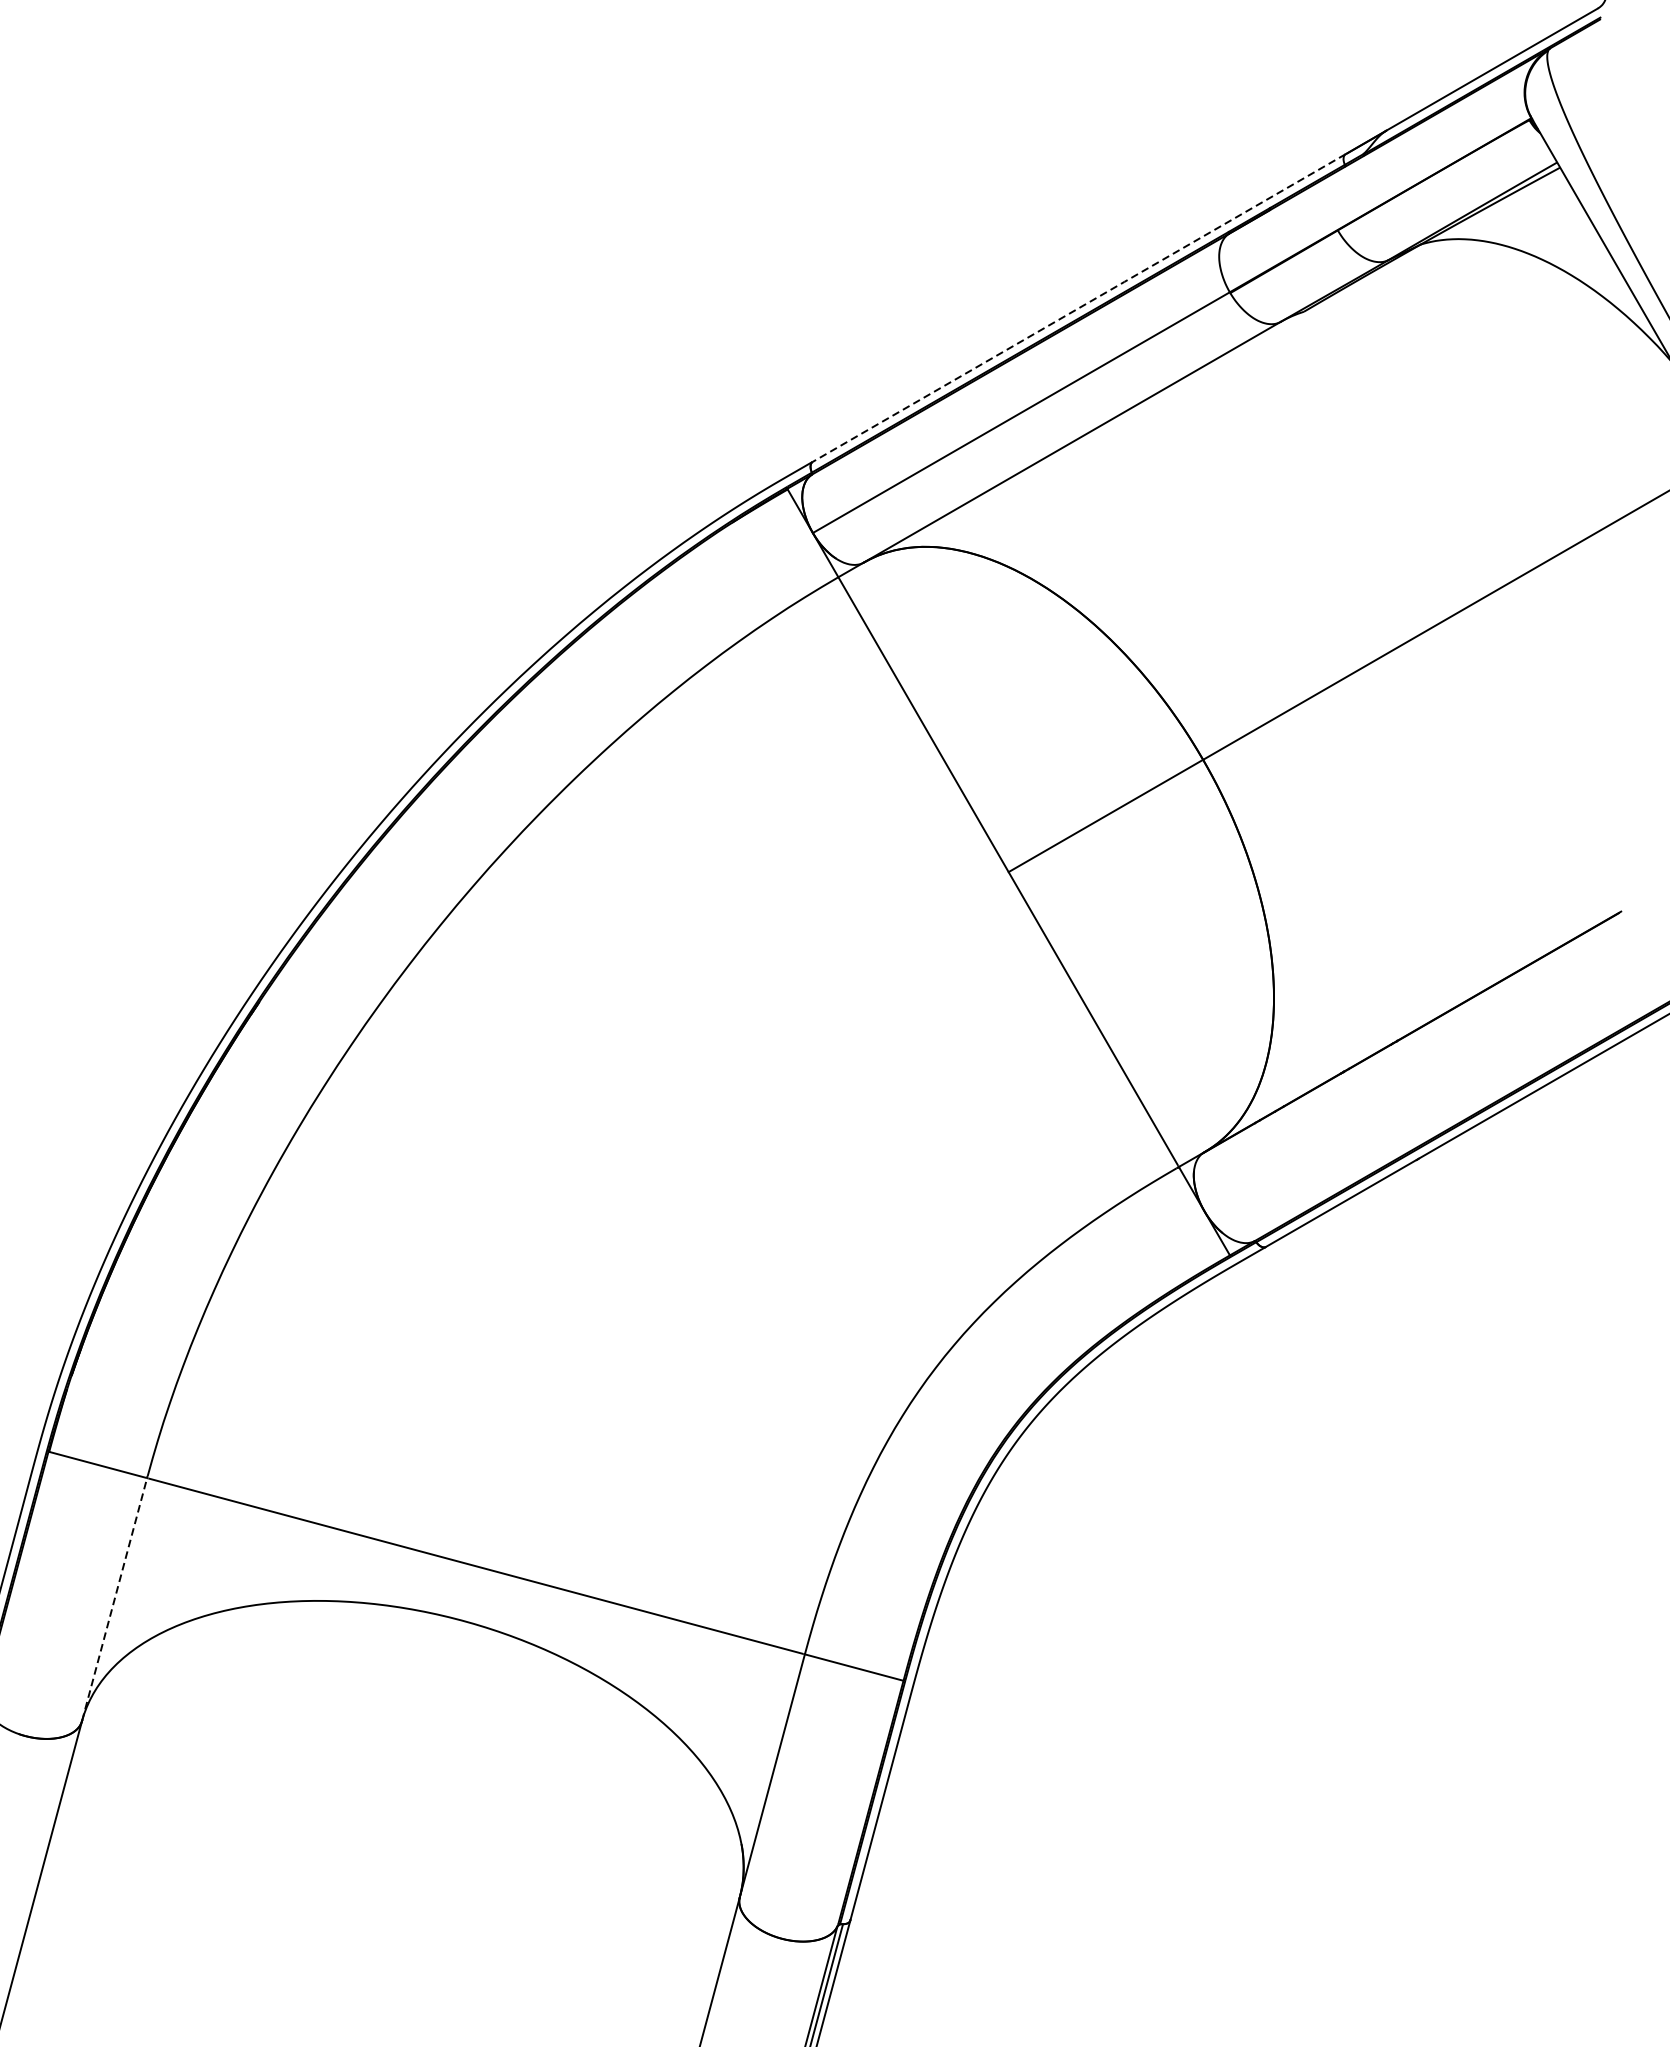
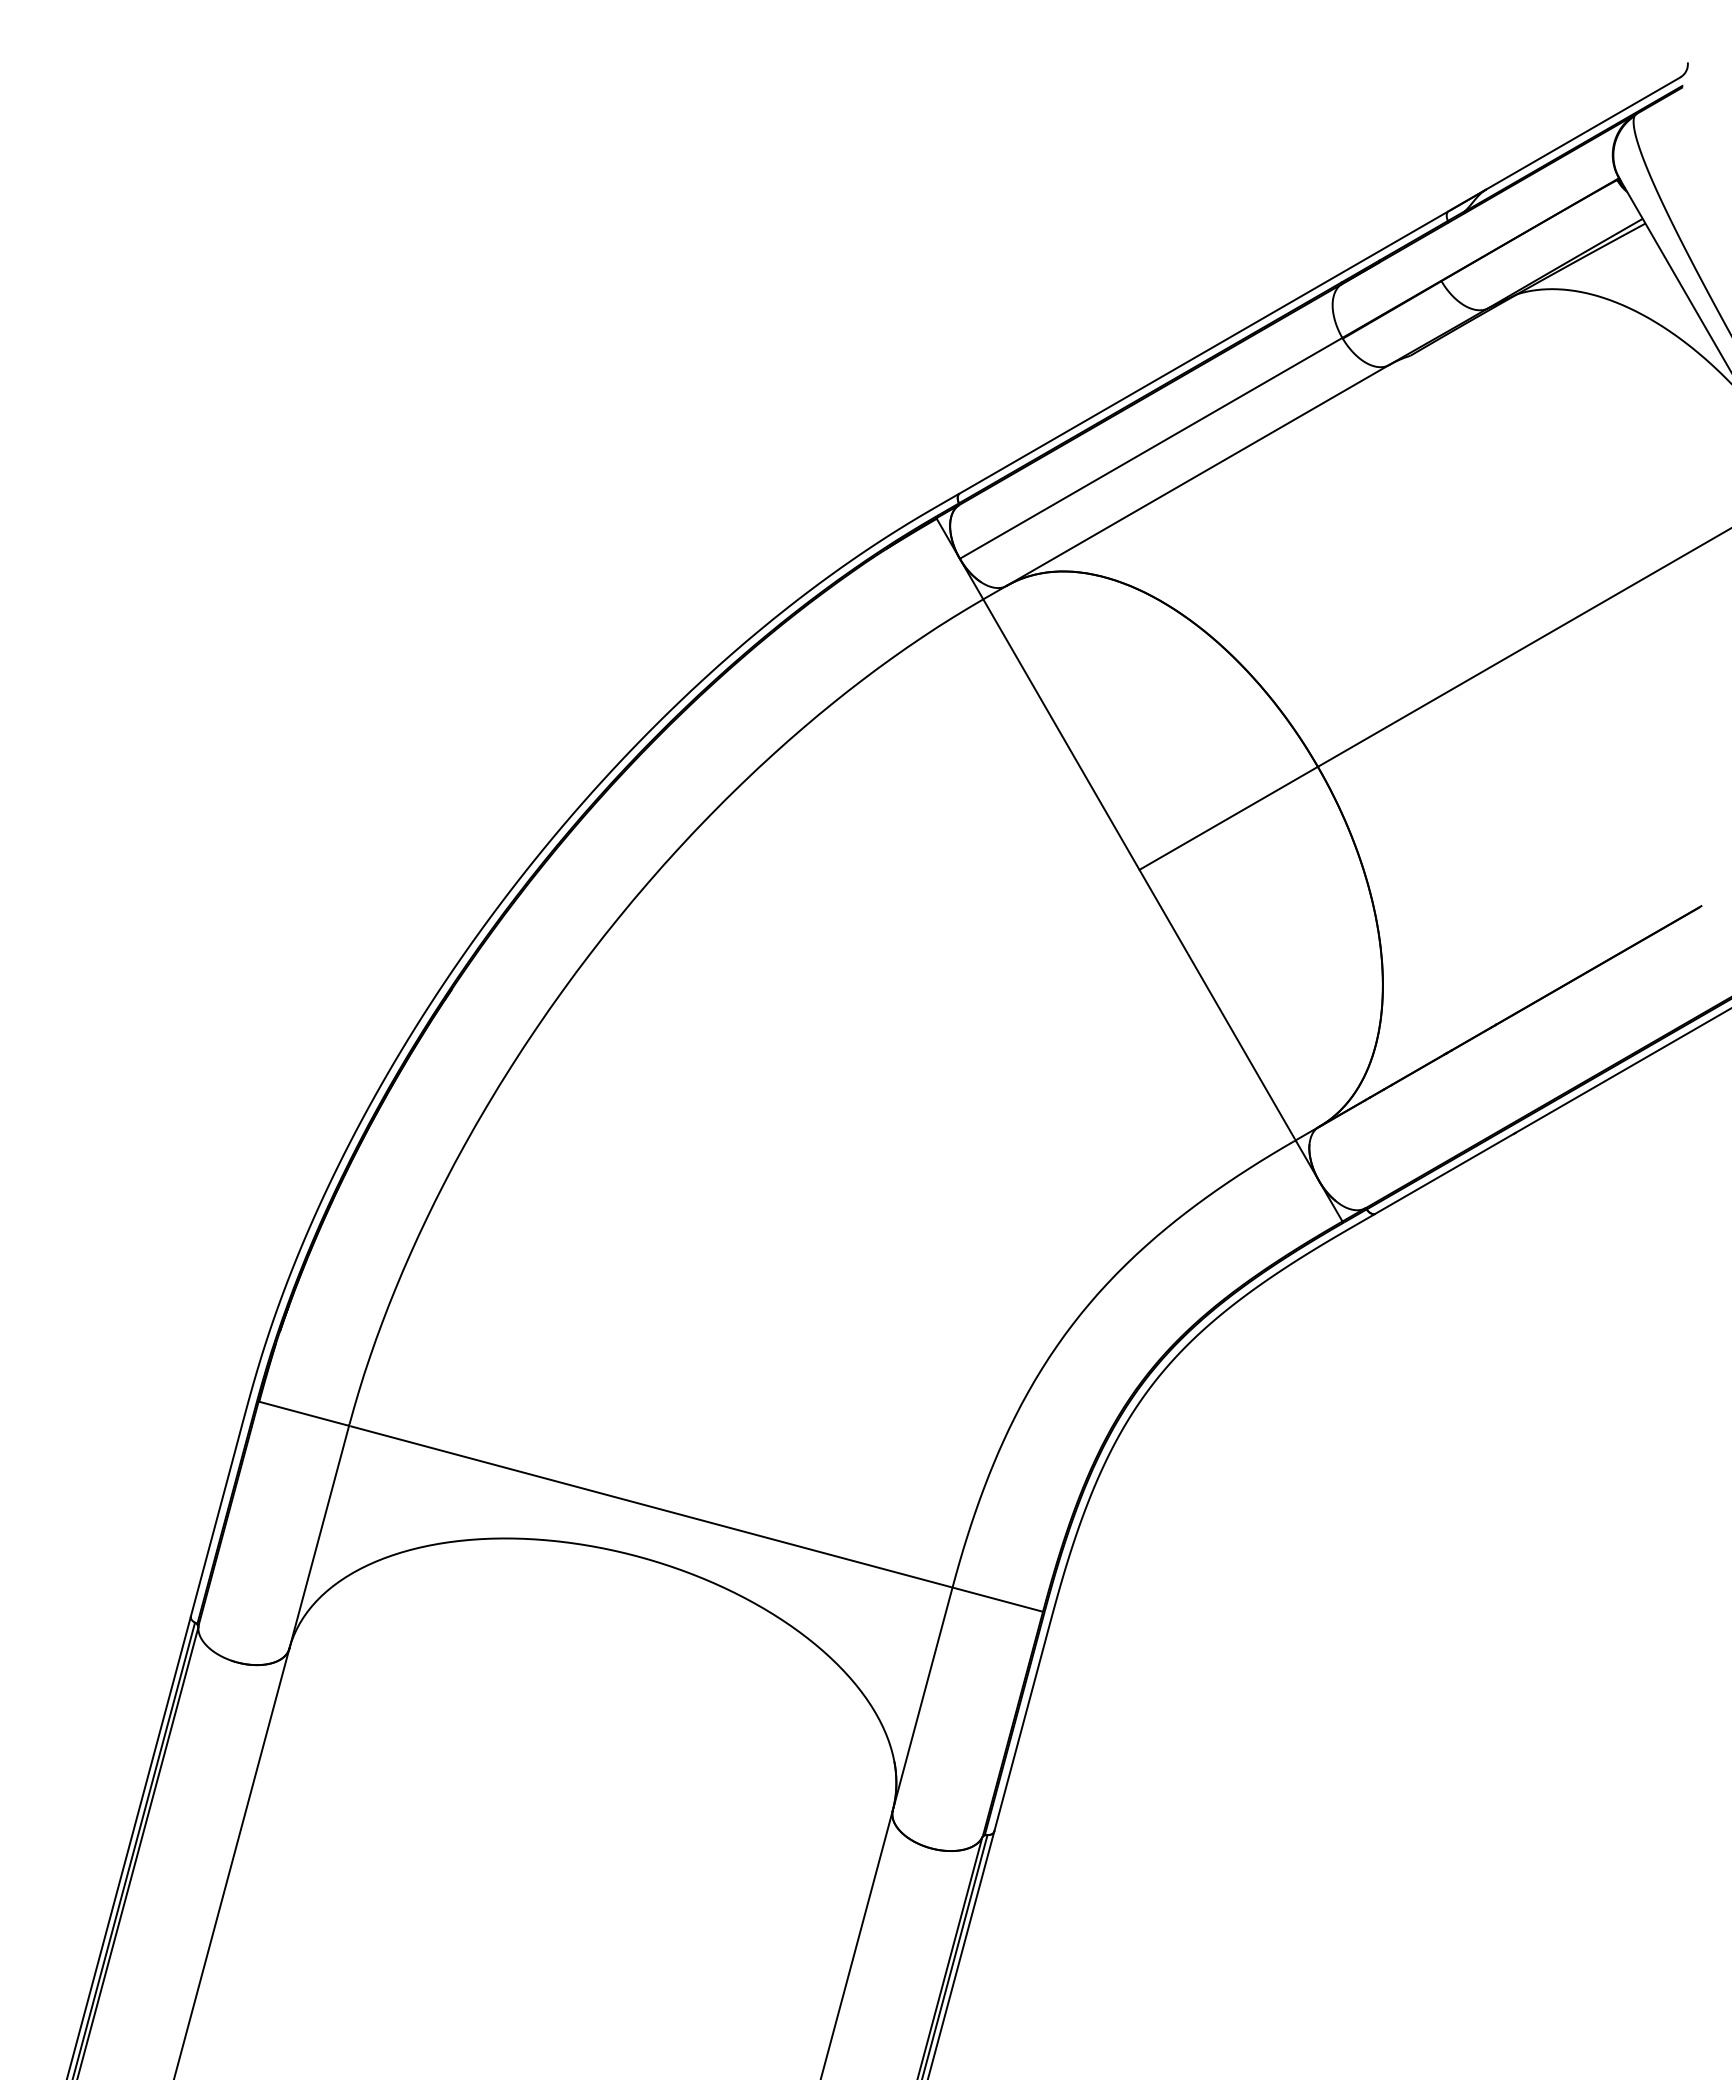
line: (1079, 308) -> (1204, 352), dashed -> solid
line: (114, 1598) -> (319, 1536), dashed -> solid

